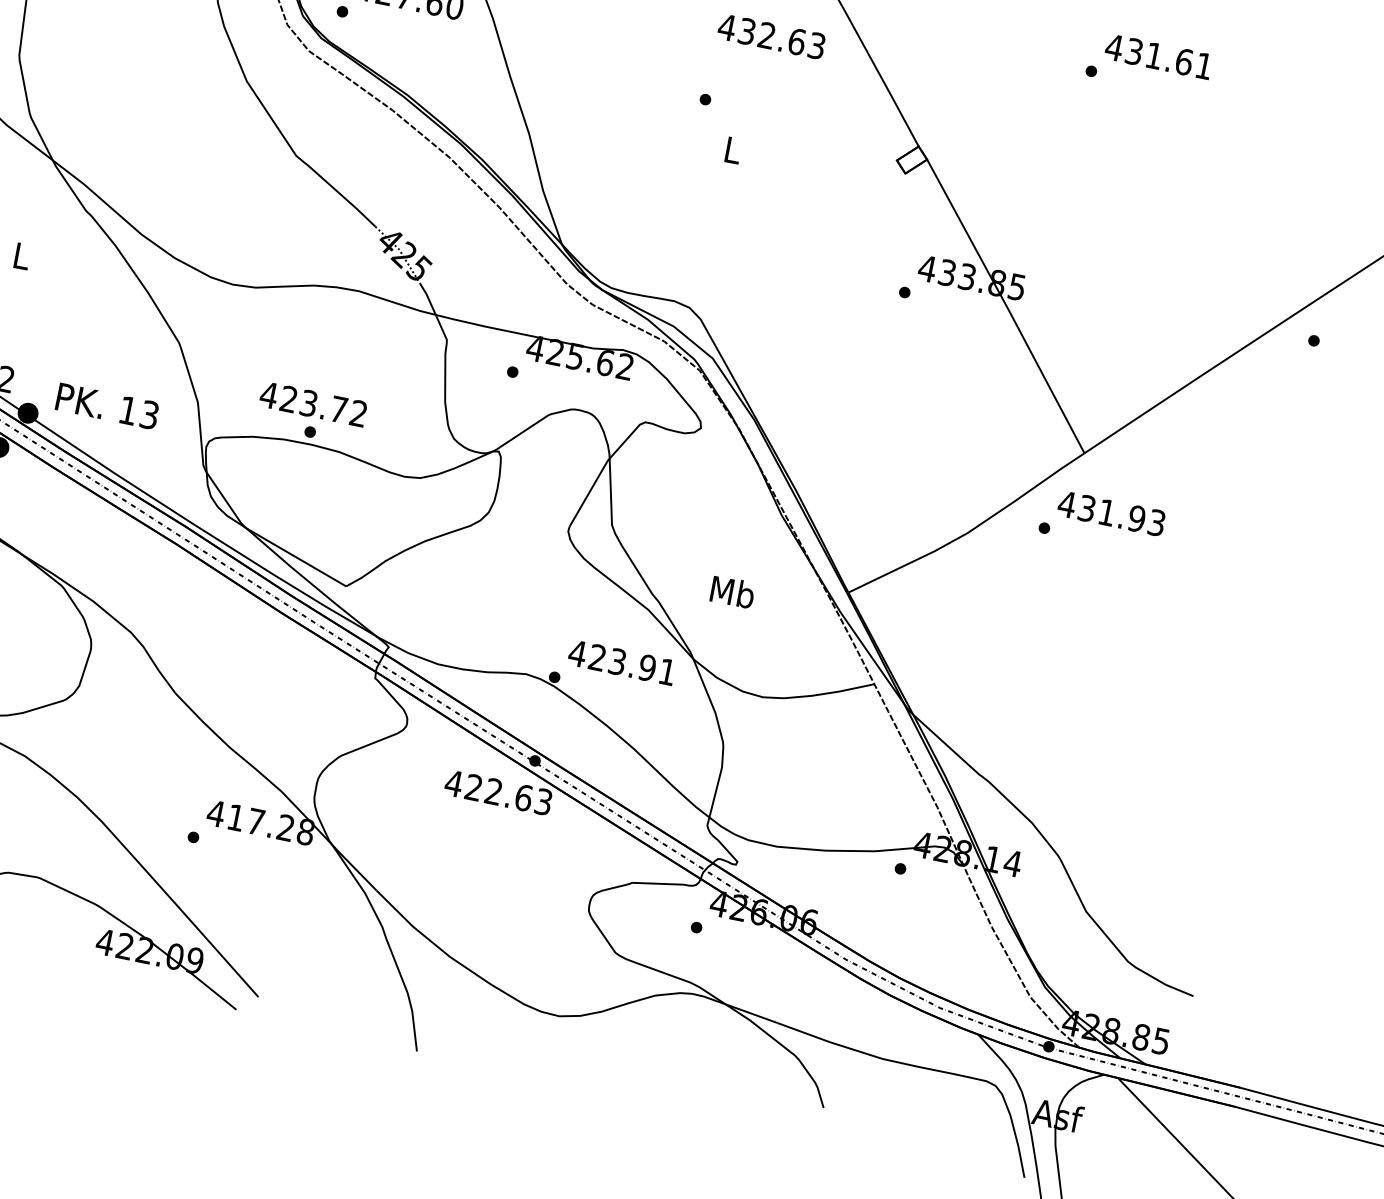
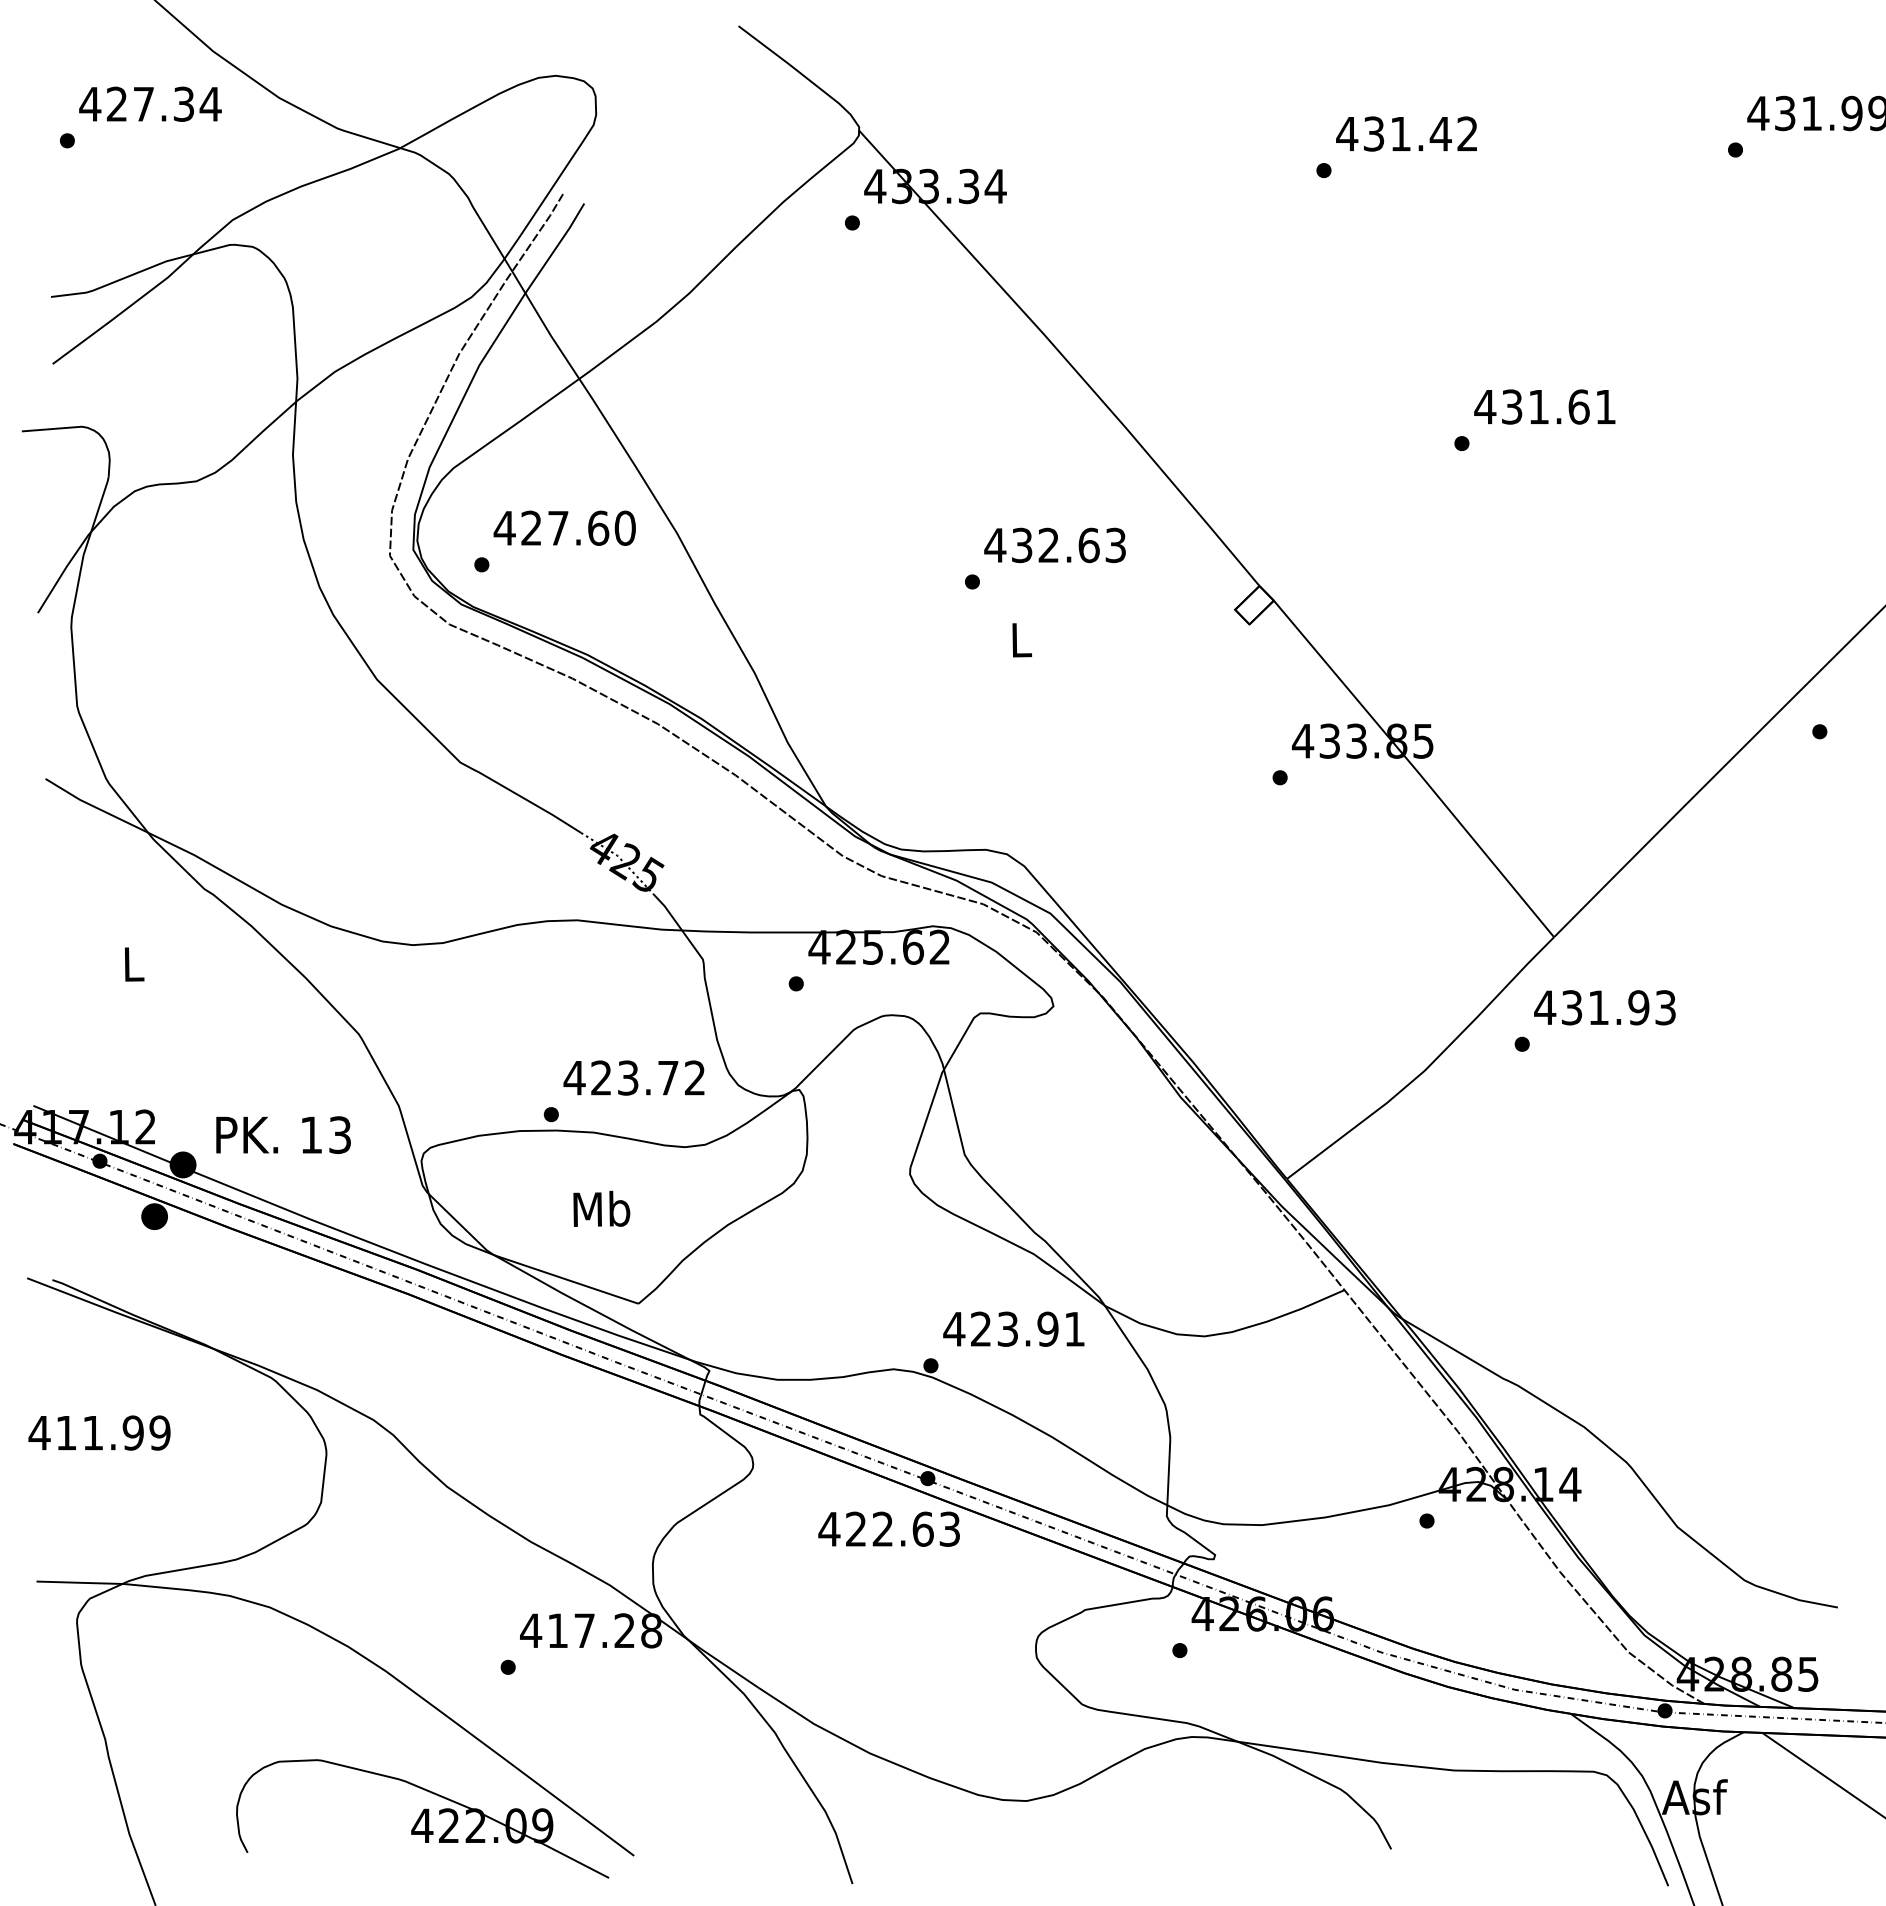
text: (771, 36) -> (1054, 545), moved
text: (312, 403) -> (633, 1077), moved
text: (732, 591) -> (601, 1208), moved

